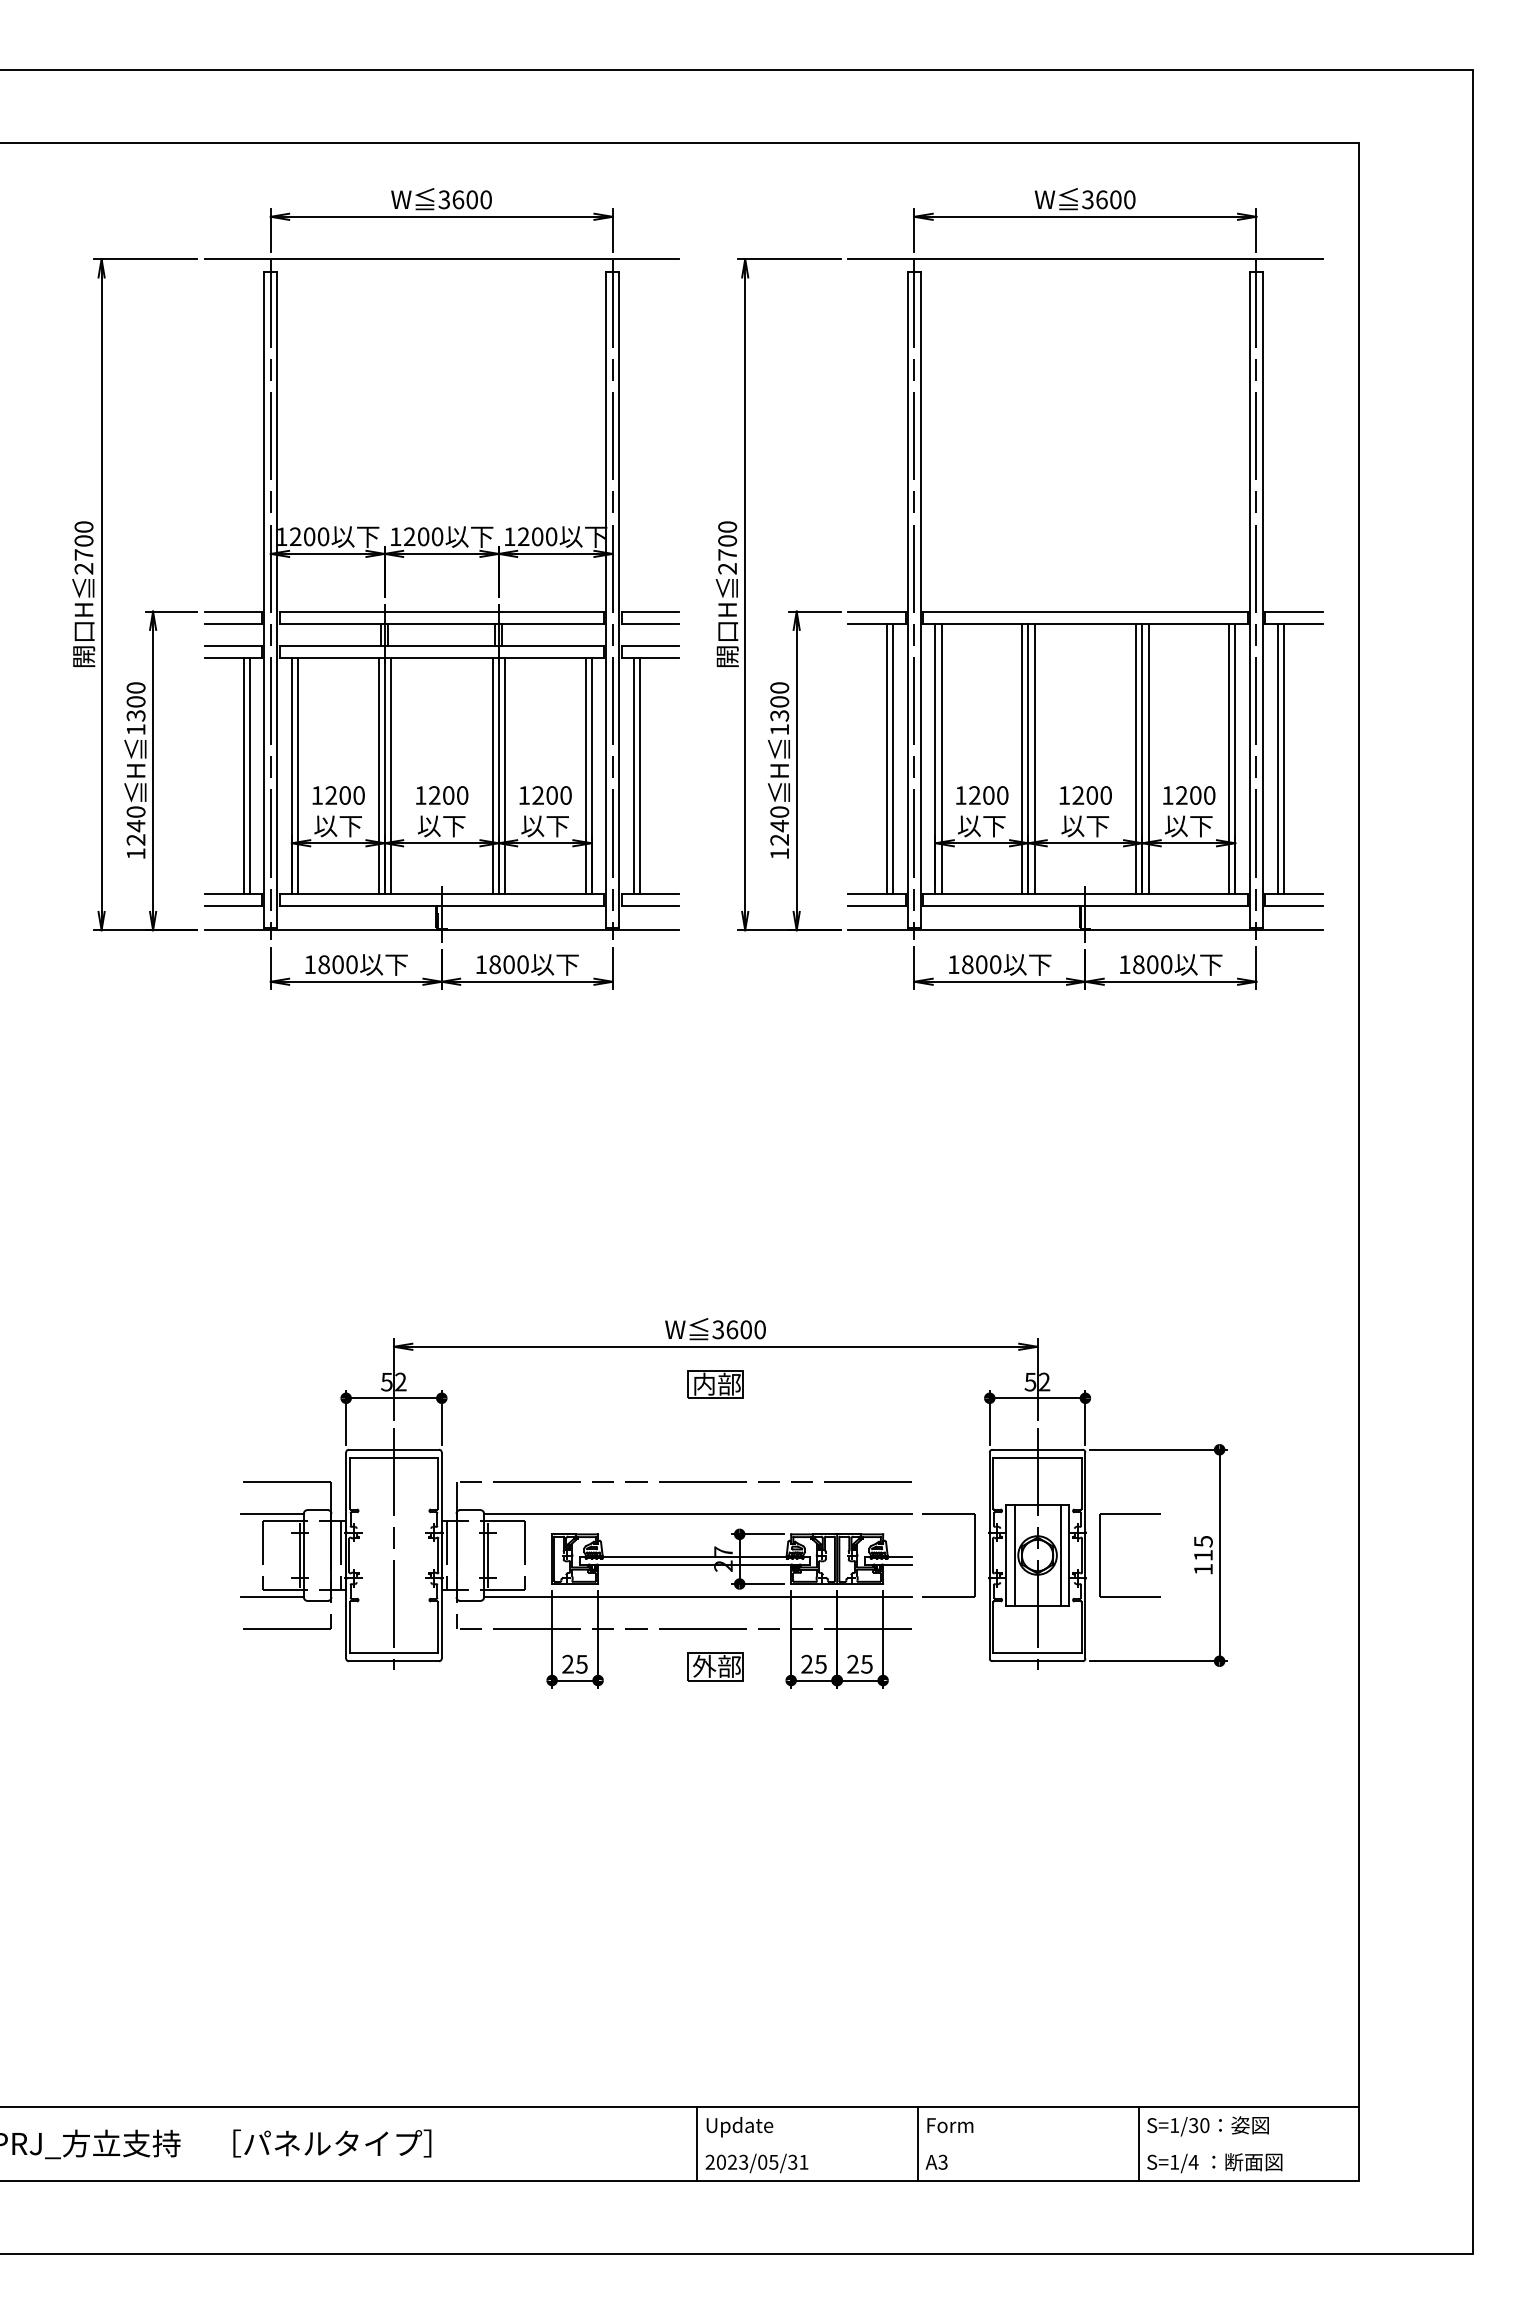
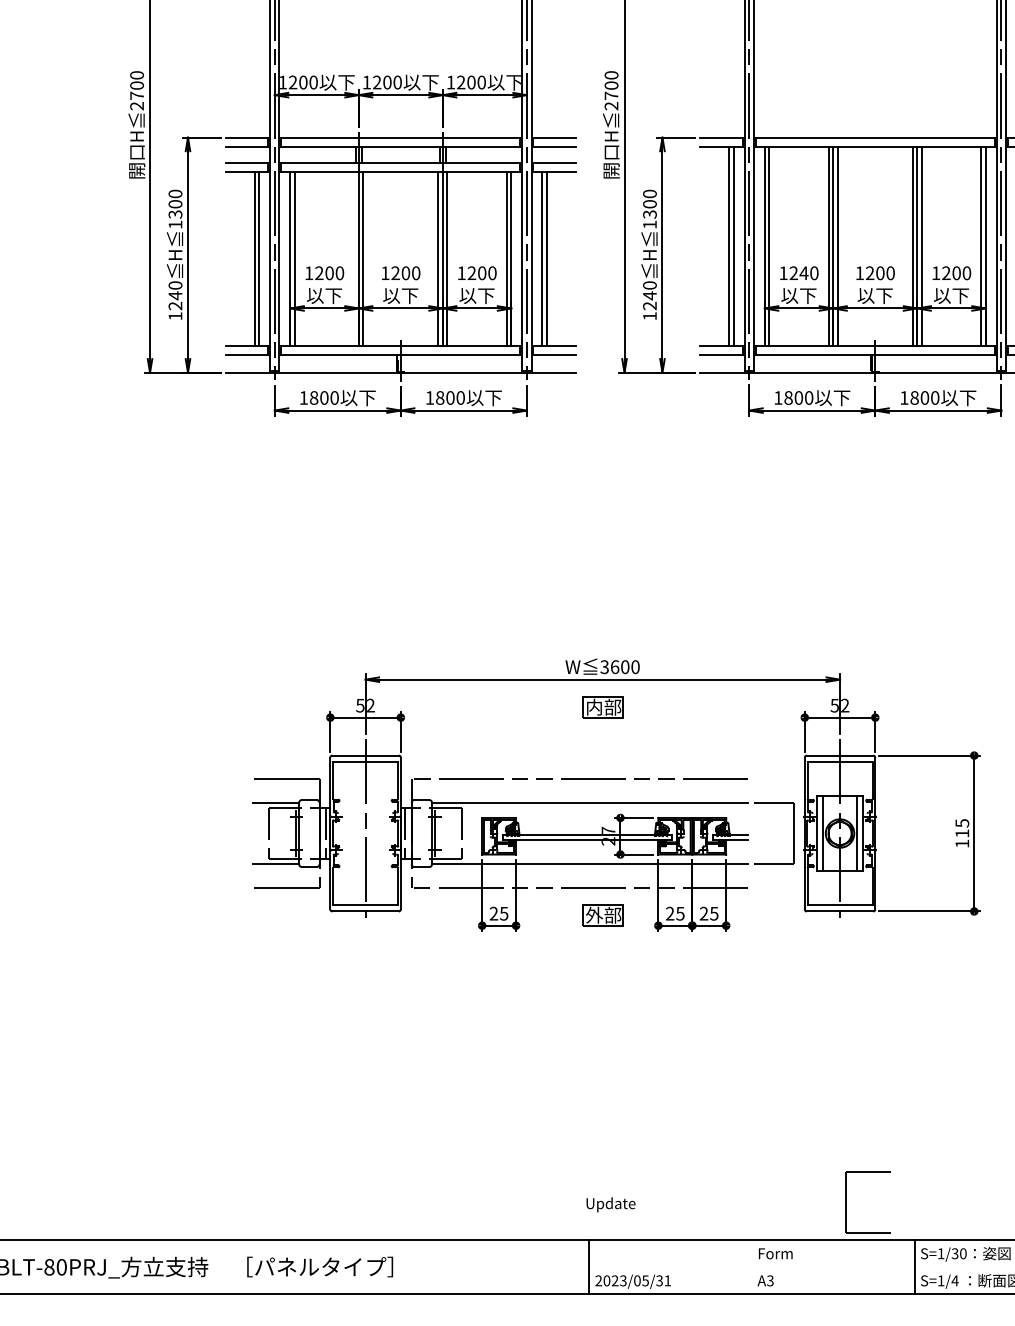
line: (378, 775) -> (354, 258), removed
text: (988, 795) -> (803, 273), 1200 -> 1240
part: (1100, 1555) -> (846, 1202), moved
text: (739, 2127) -> (610, 1205), moved
line: (918, 2143) -> (752, 1267), removed

